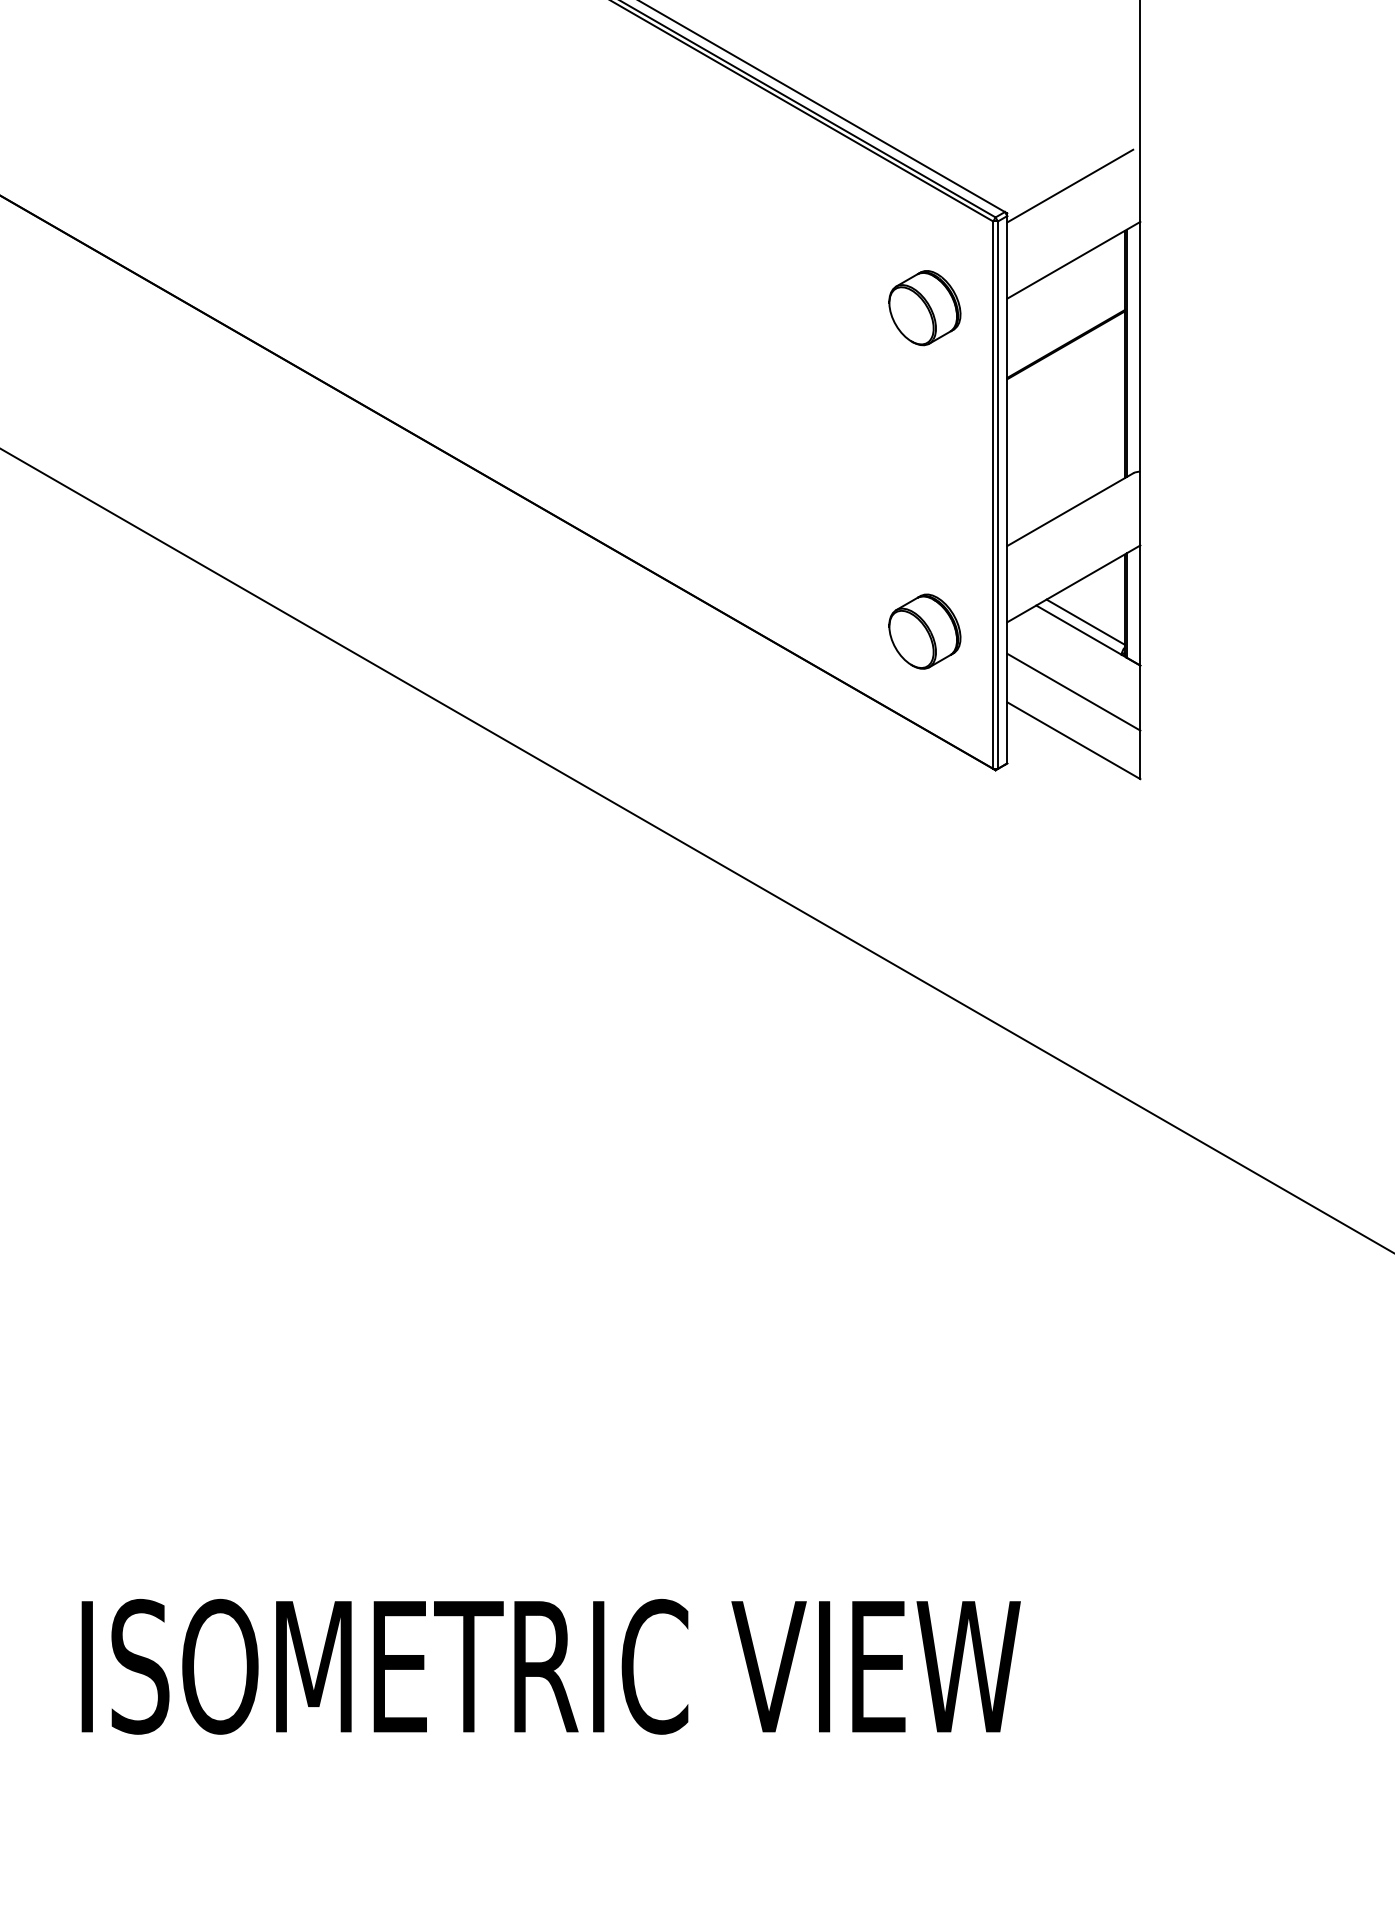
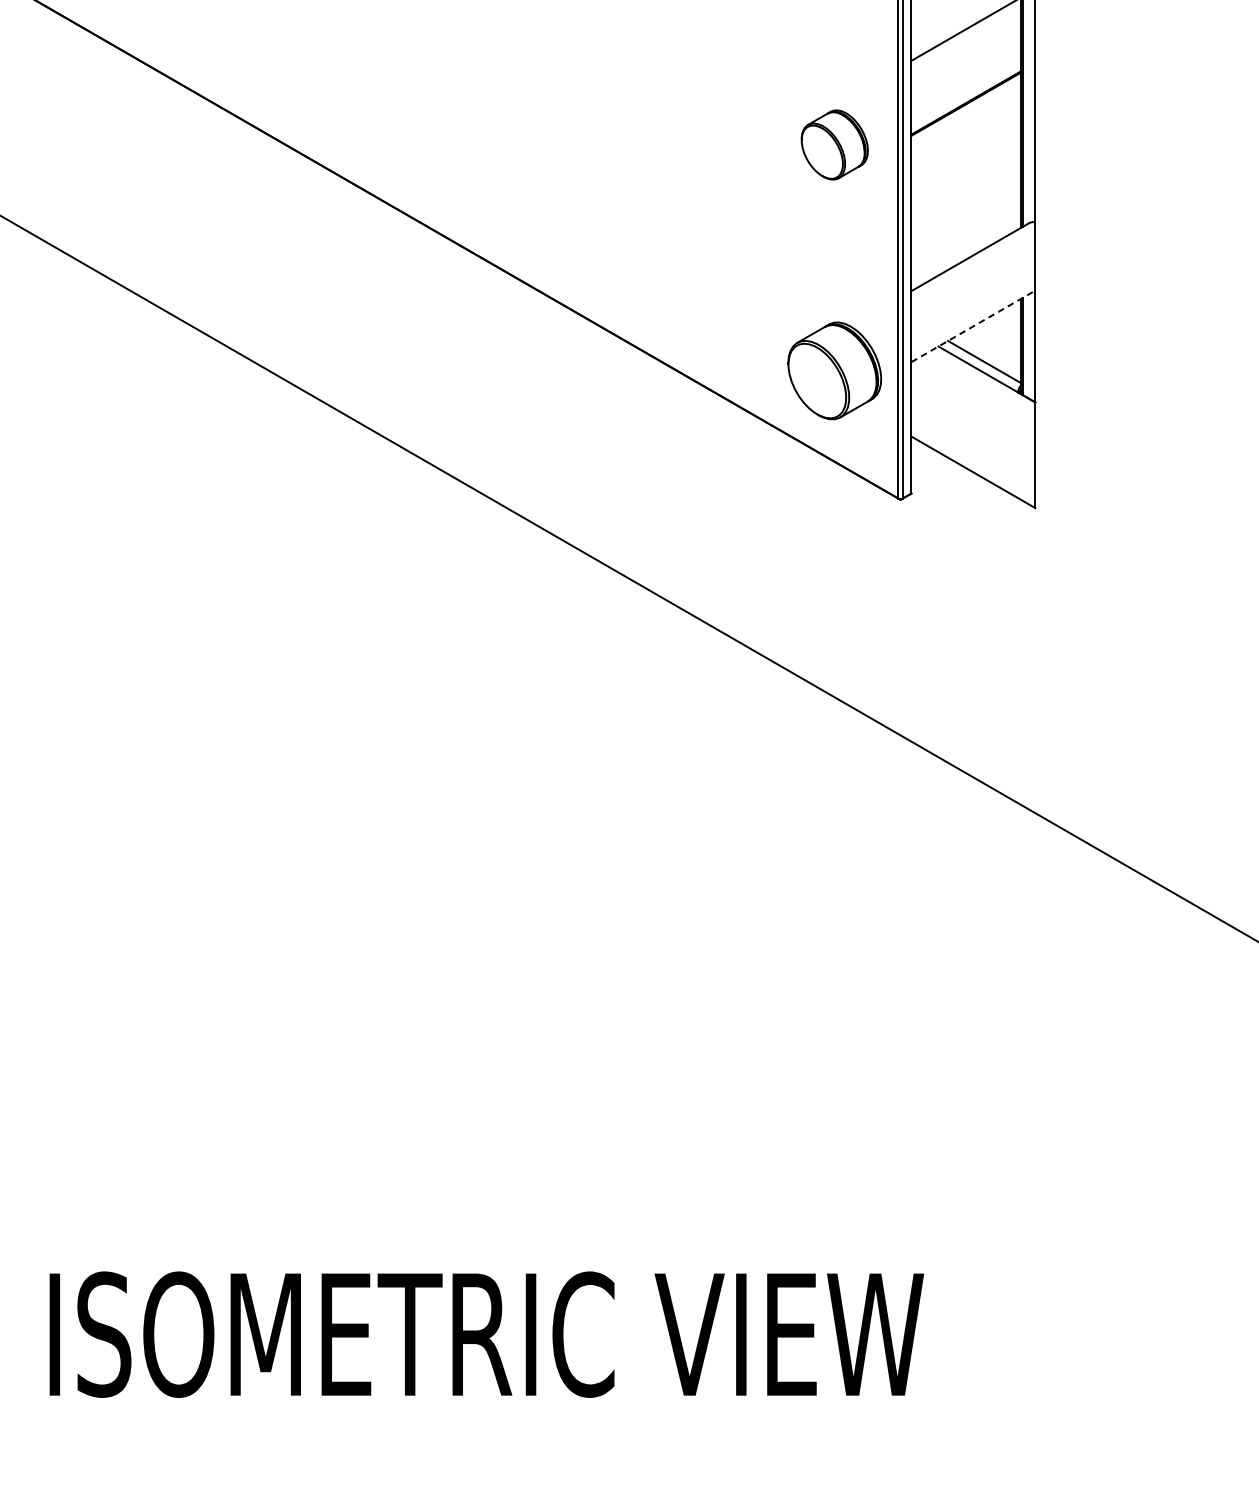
part: (924, 308) -> (834, 145), moved
line: (1073, 583) -> (973, 325), solid -> dashed
part: (924, 631) -> (834, 370), size x1.4
line: (1073, 691) -> (973, 426), removed

